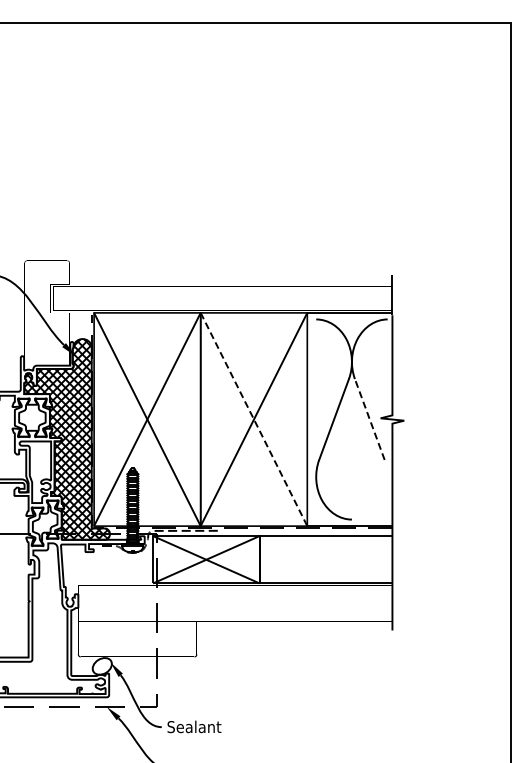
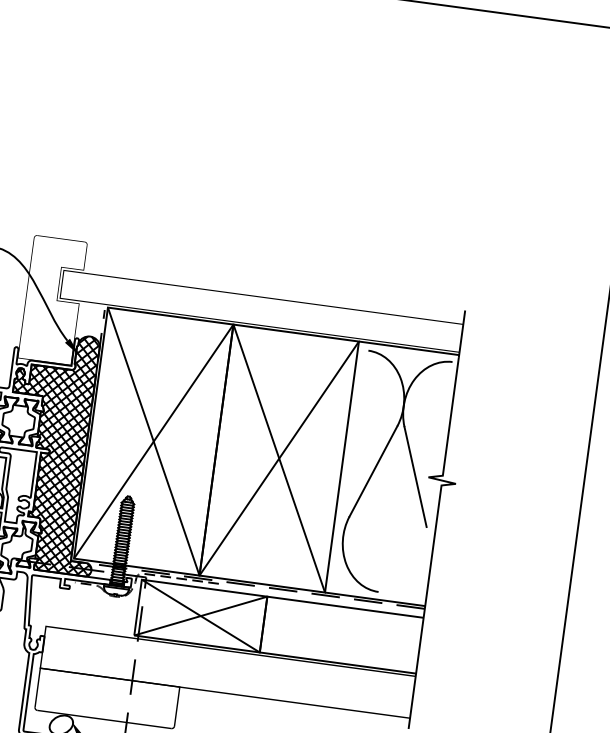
line: (254, 419) -> (279, 458), dashed -> solid
line: (369, 419) -> (415, 476), dashed -> solid

